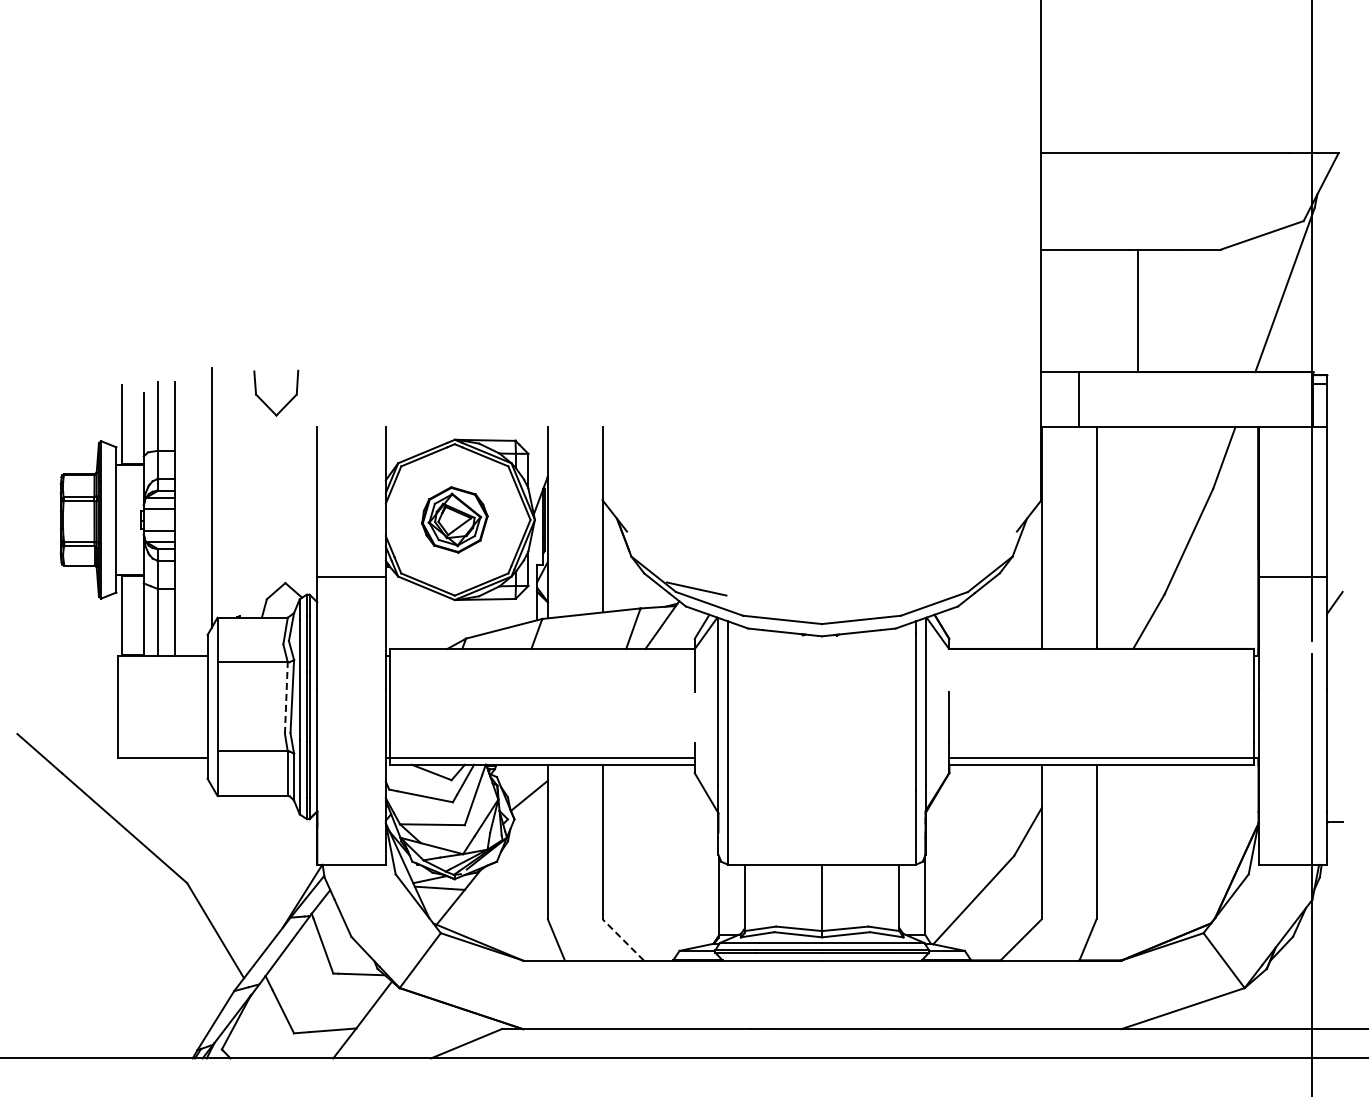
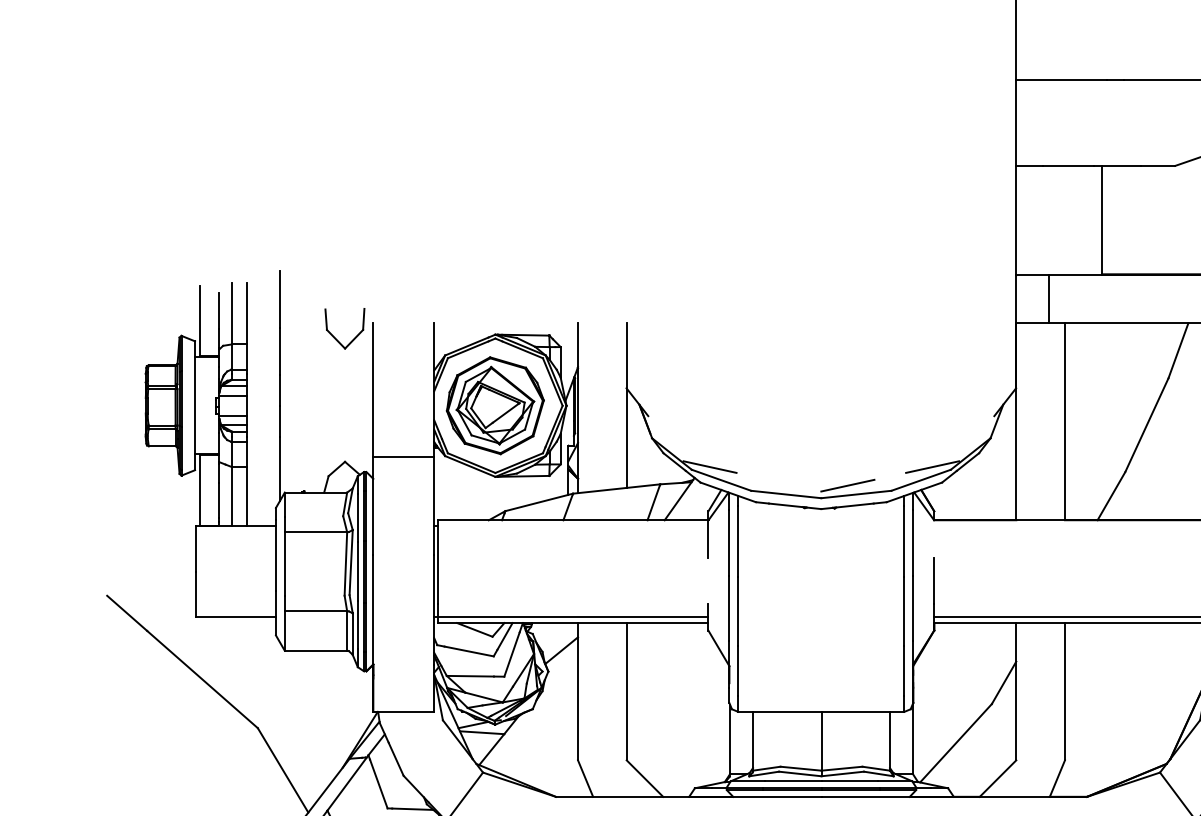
part: (265, 402) -> (335, 337), moved
part: (454, 519) -> (495, 405), size x1.67
line: (947, 588) -> (932, 466), added
line: (851, 609) -> (847, 485), added
line: (286, 698) -> (346, 564), dashed -> solid
line: (622, 939) -> (644, 778), dashed -> solid

